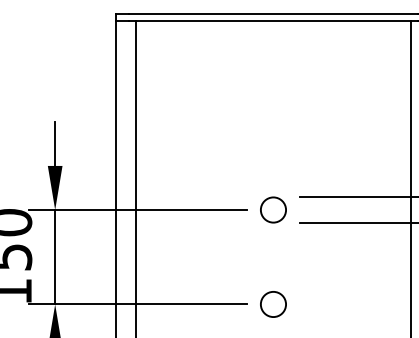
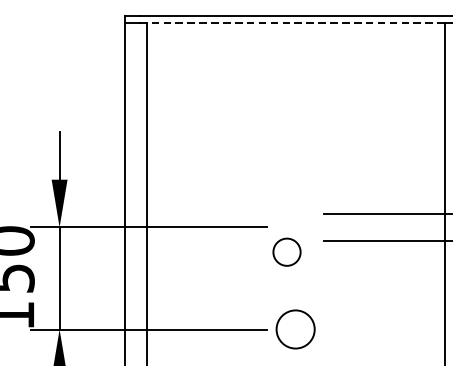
line: (273, 21) -> (295, 23), solid -> dashed
circle: (273, 209) -> (287, 251), moved
circle: (273, 304) -> (295, 329), size x1.4

